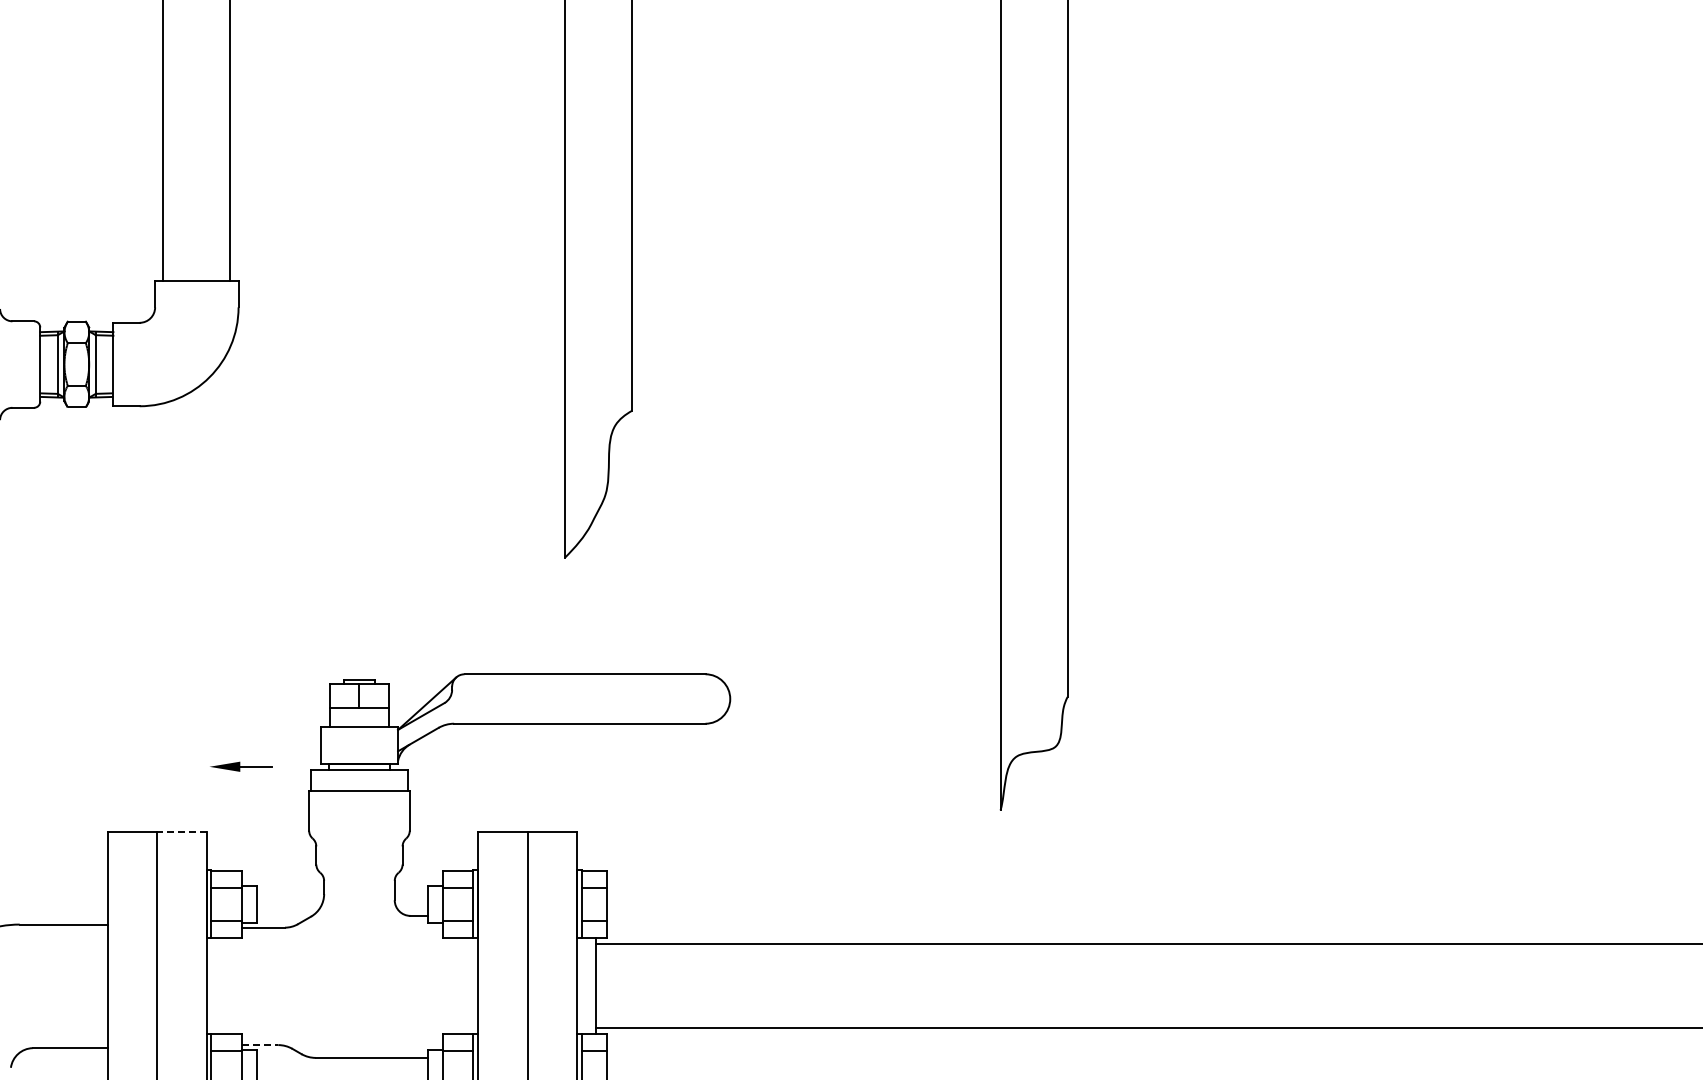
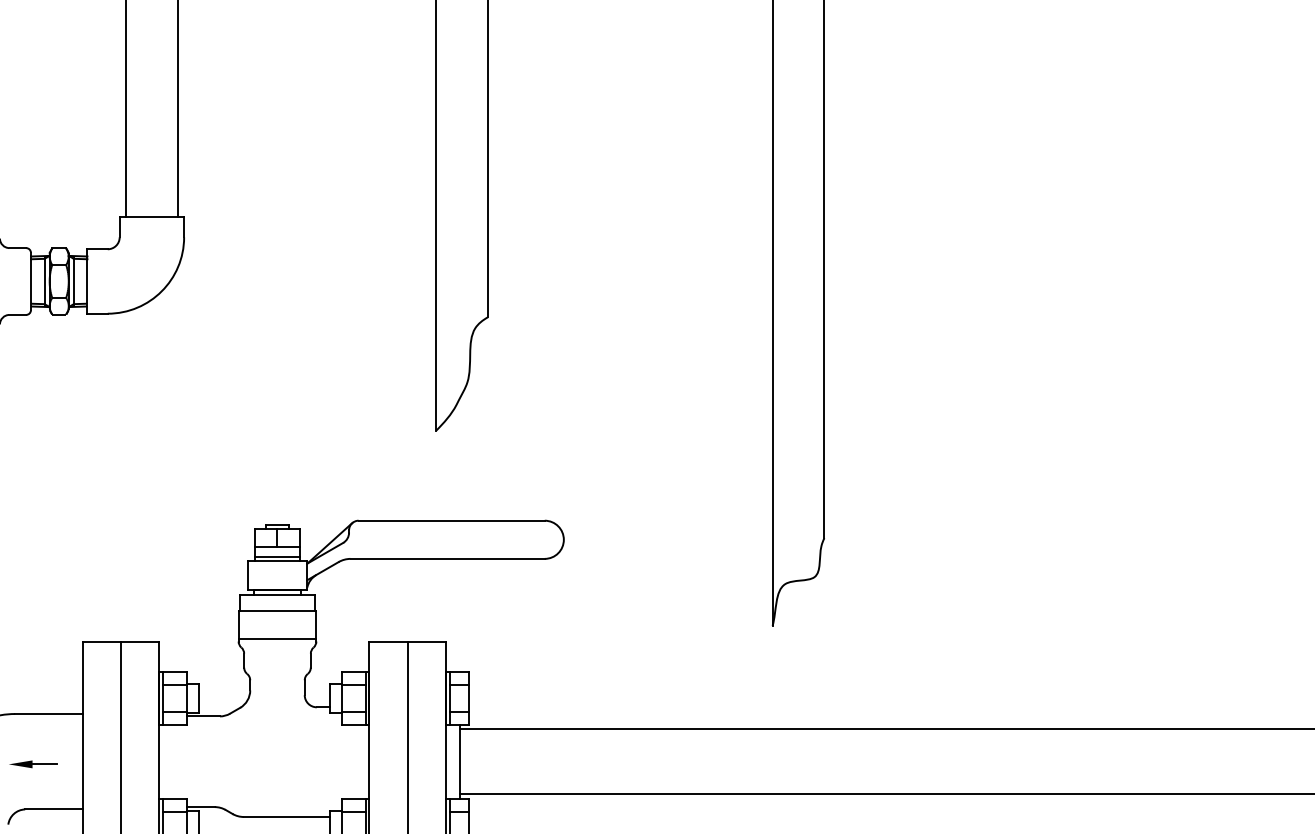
line: (359, 720) -> (277, 556), added
part: (241, 766) -> (33, 764), moved
line: (359, 827) -> (277, 639), added
line: (181, 831) -> (140, 642), dashed -> solid
line: (260, 1045) -> (201, 807), dashed -> solid

